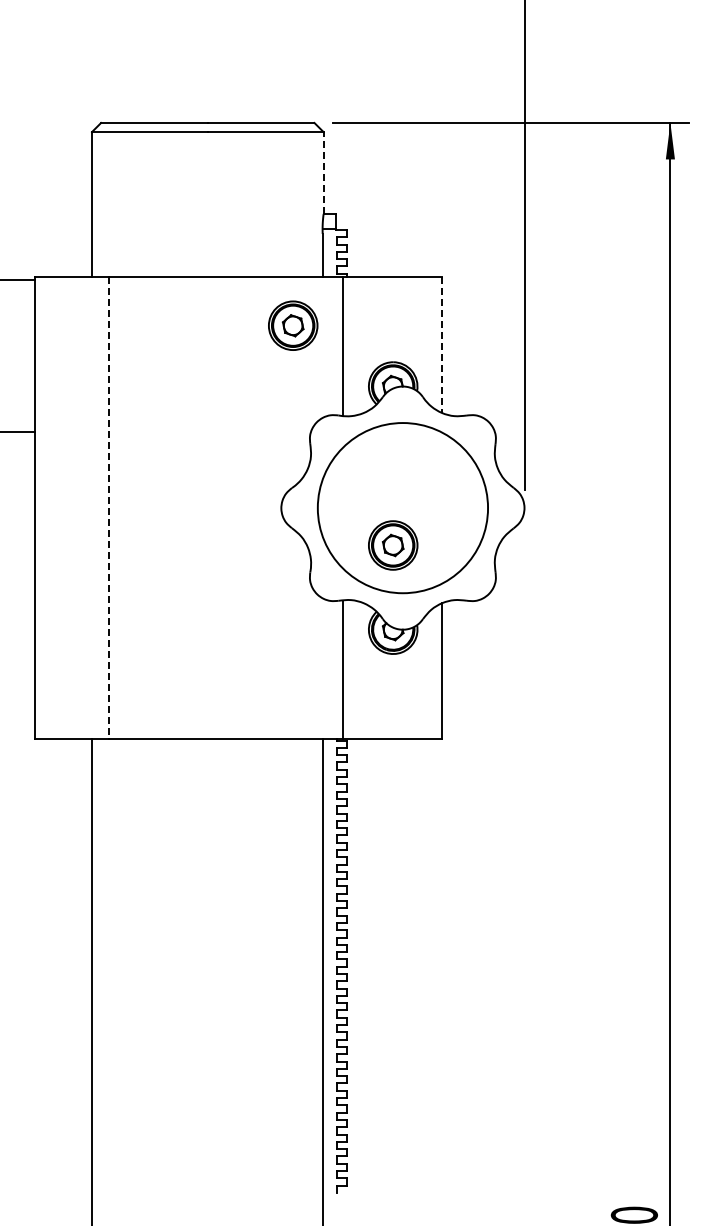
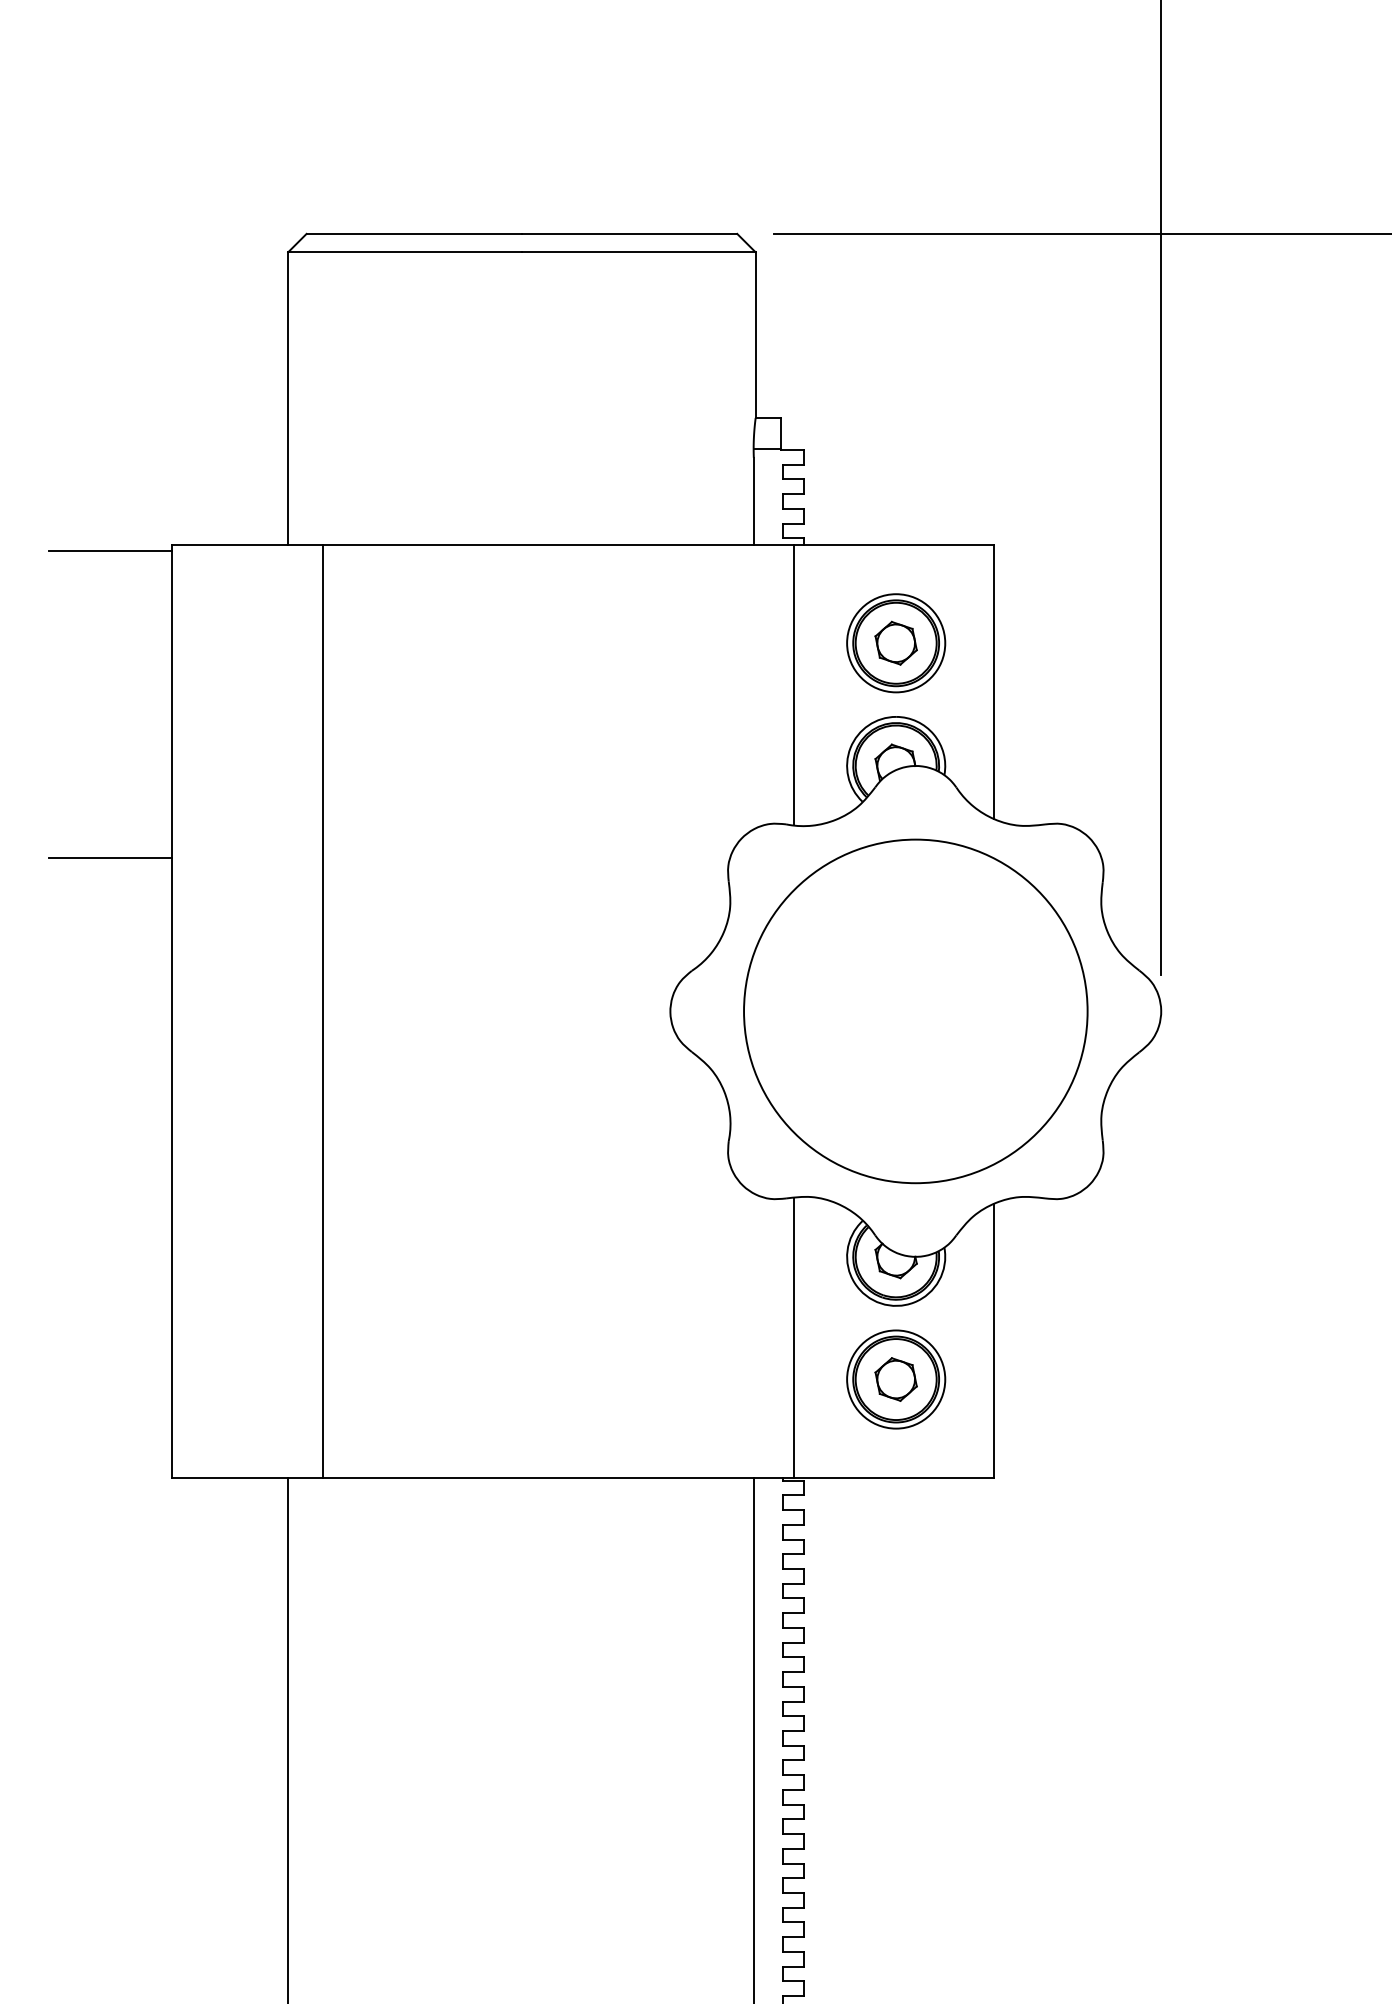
line: (323, 172) -> (755, 333), dashed -> solid
part: (293, 325) -> (896, 642), moved
line: (441, 345) -> (993, 683), dashed -> solid
line: (109, 508) -> (323, 1012), dashed -> solid
part: (393, 545) -> (896, 1379), moved

